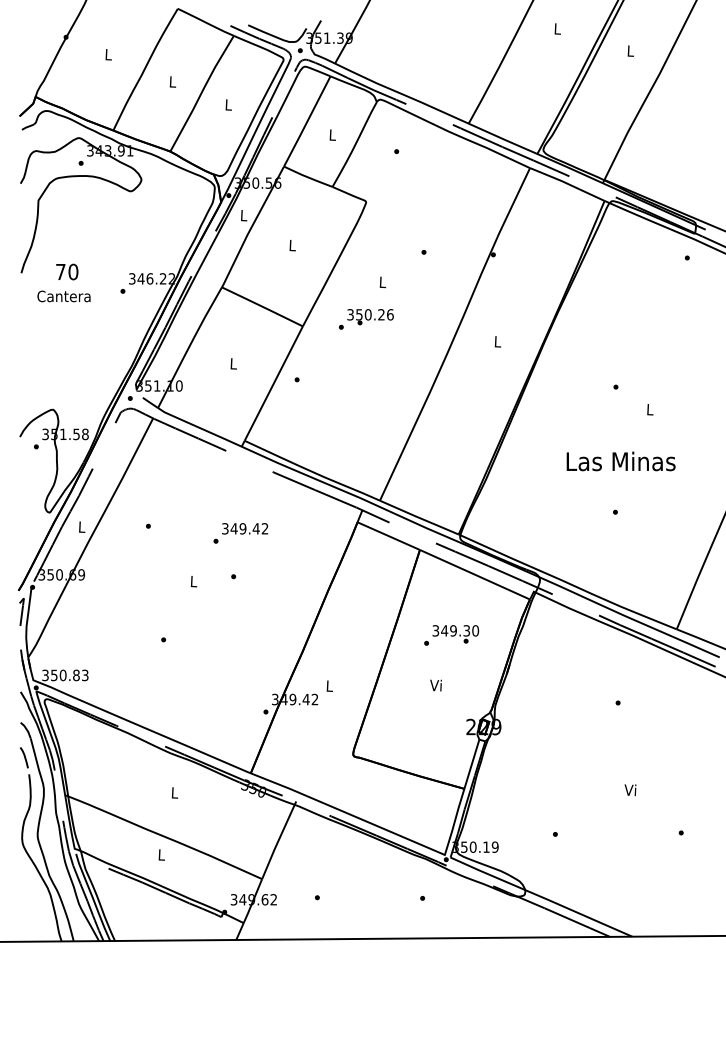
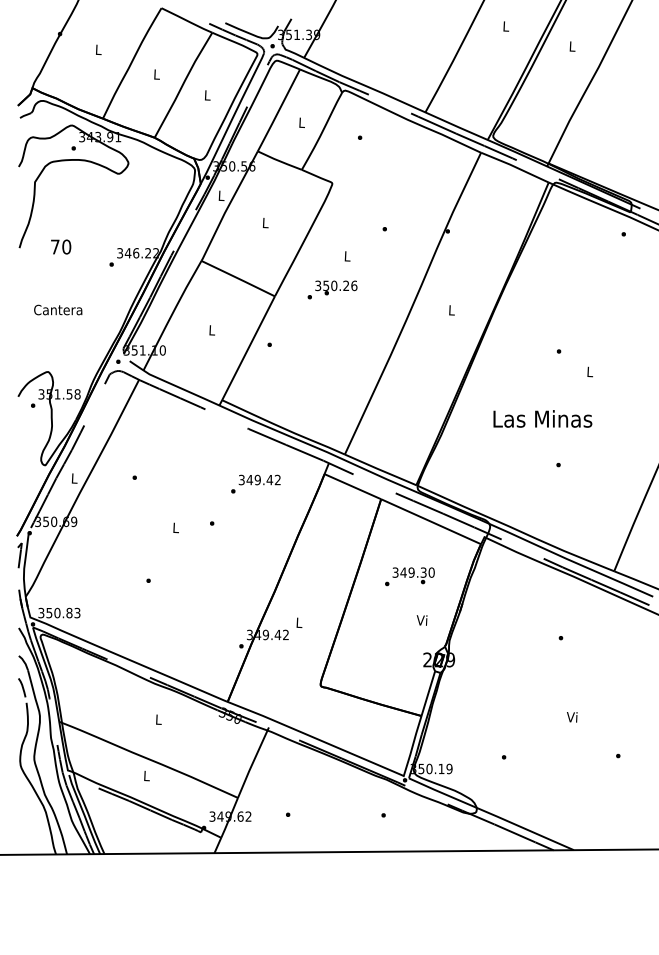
text: (63, 296) -> (57, 310), moved
text: (620, 461) -> (542, 418), moved
text: (240, 533) -> (255, 484), moved
text: (435, 685) -> (421, 620), moved

